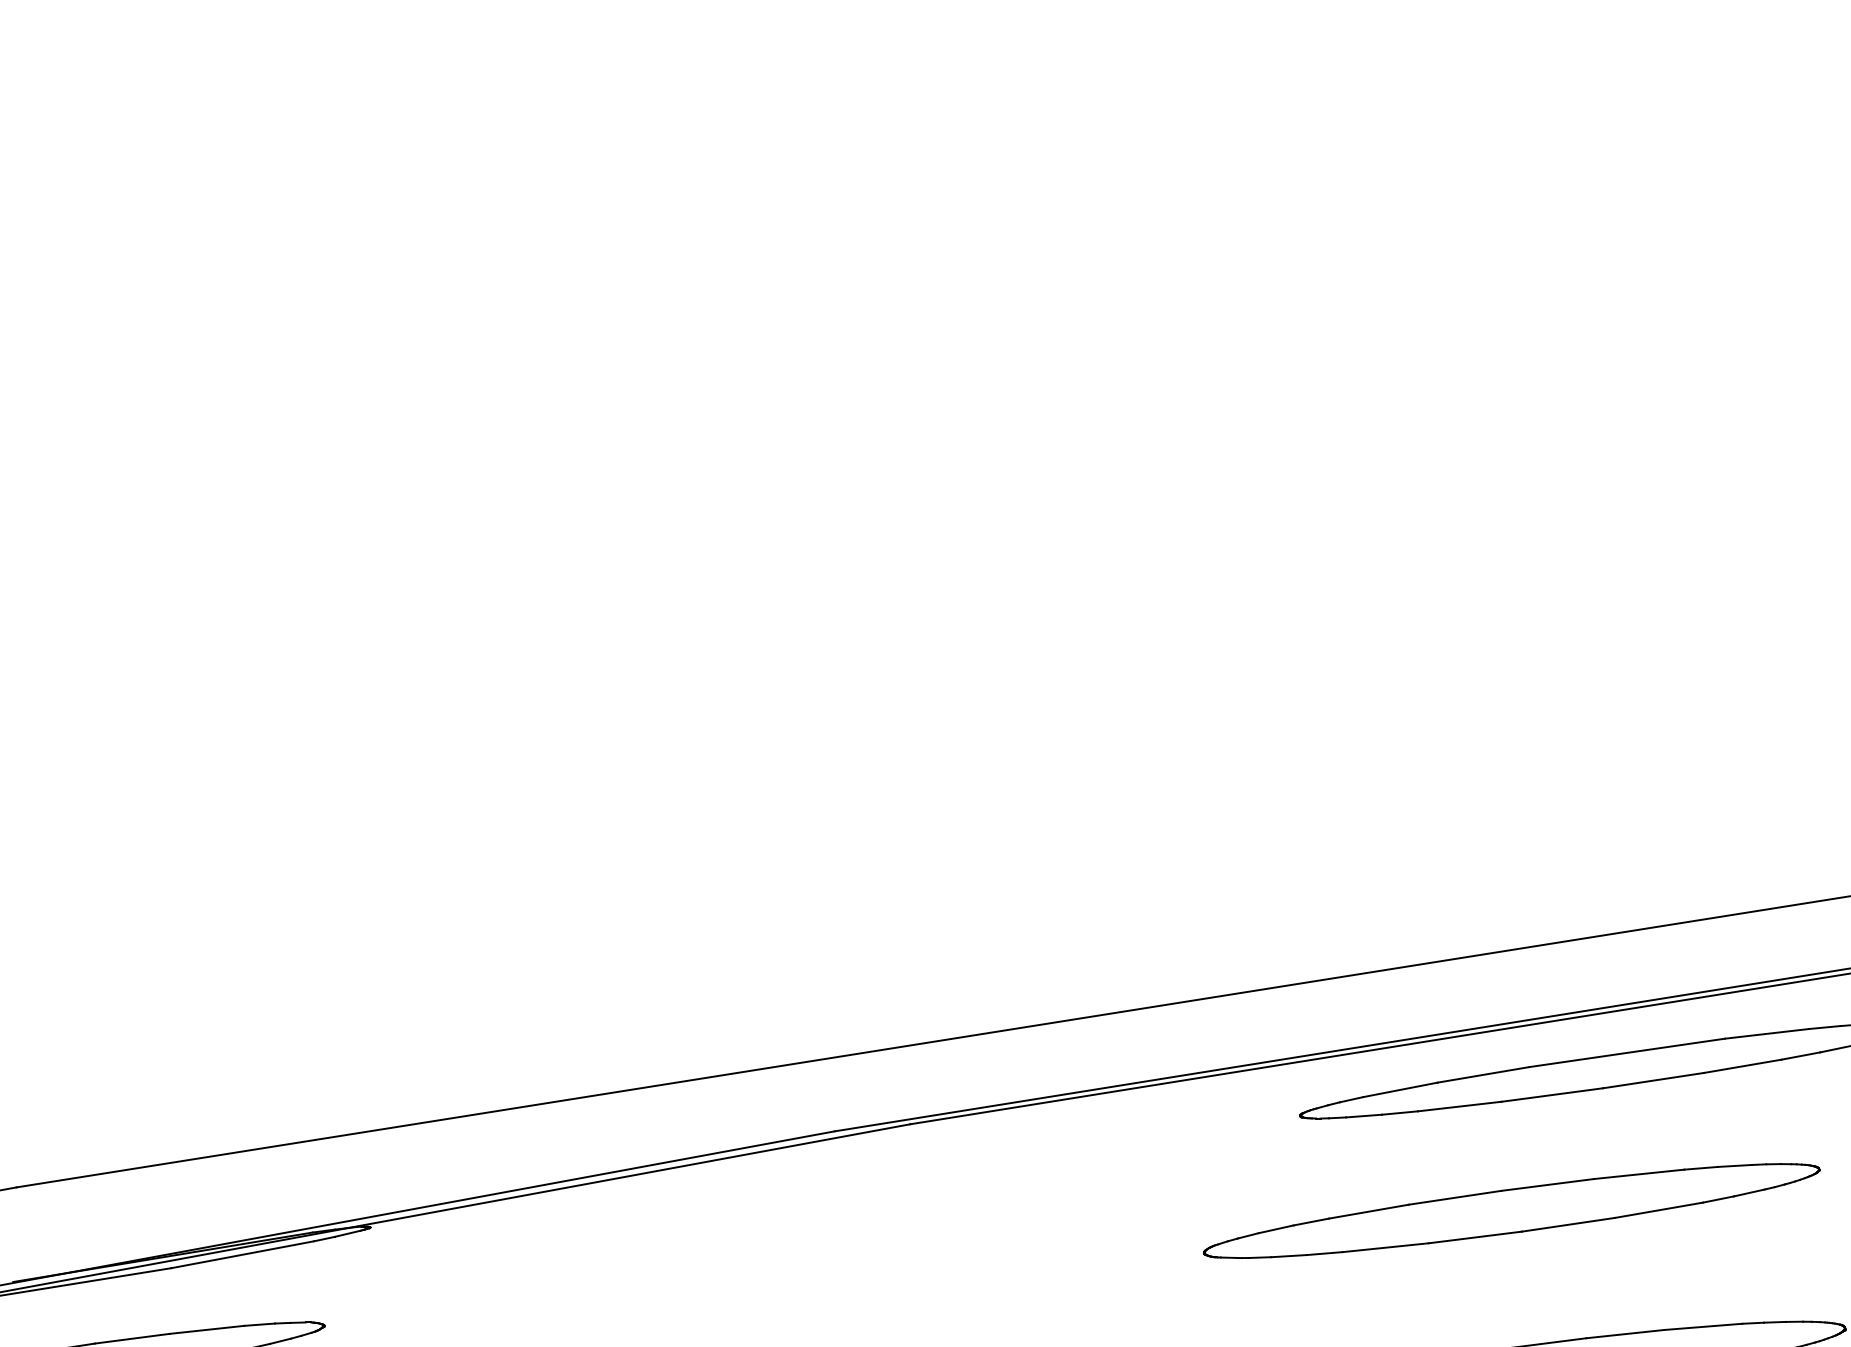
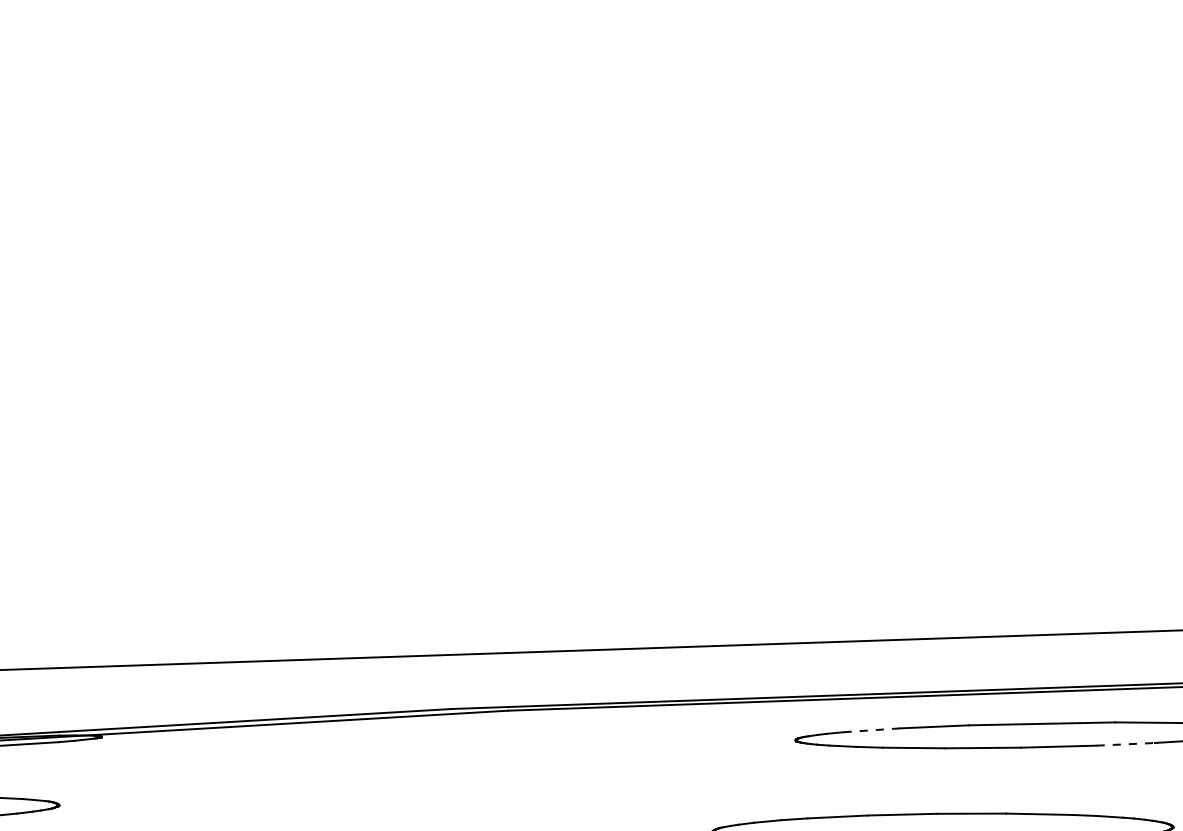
line: (1743, 1066) -> (1126, 744), solid -> dashed
line: (1400, 1089) -> (871, 730), solid -> dashed

